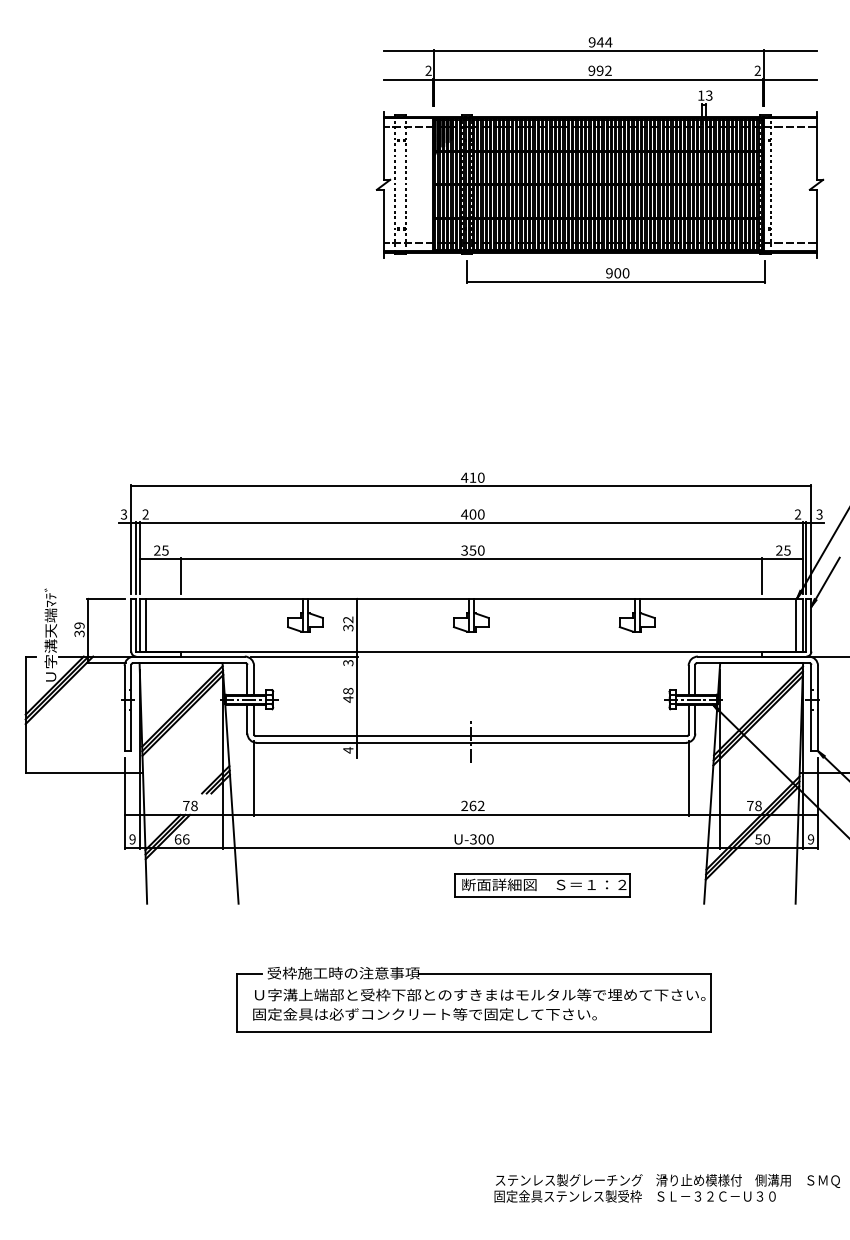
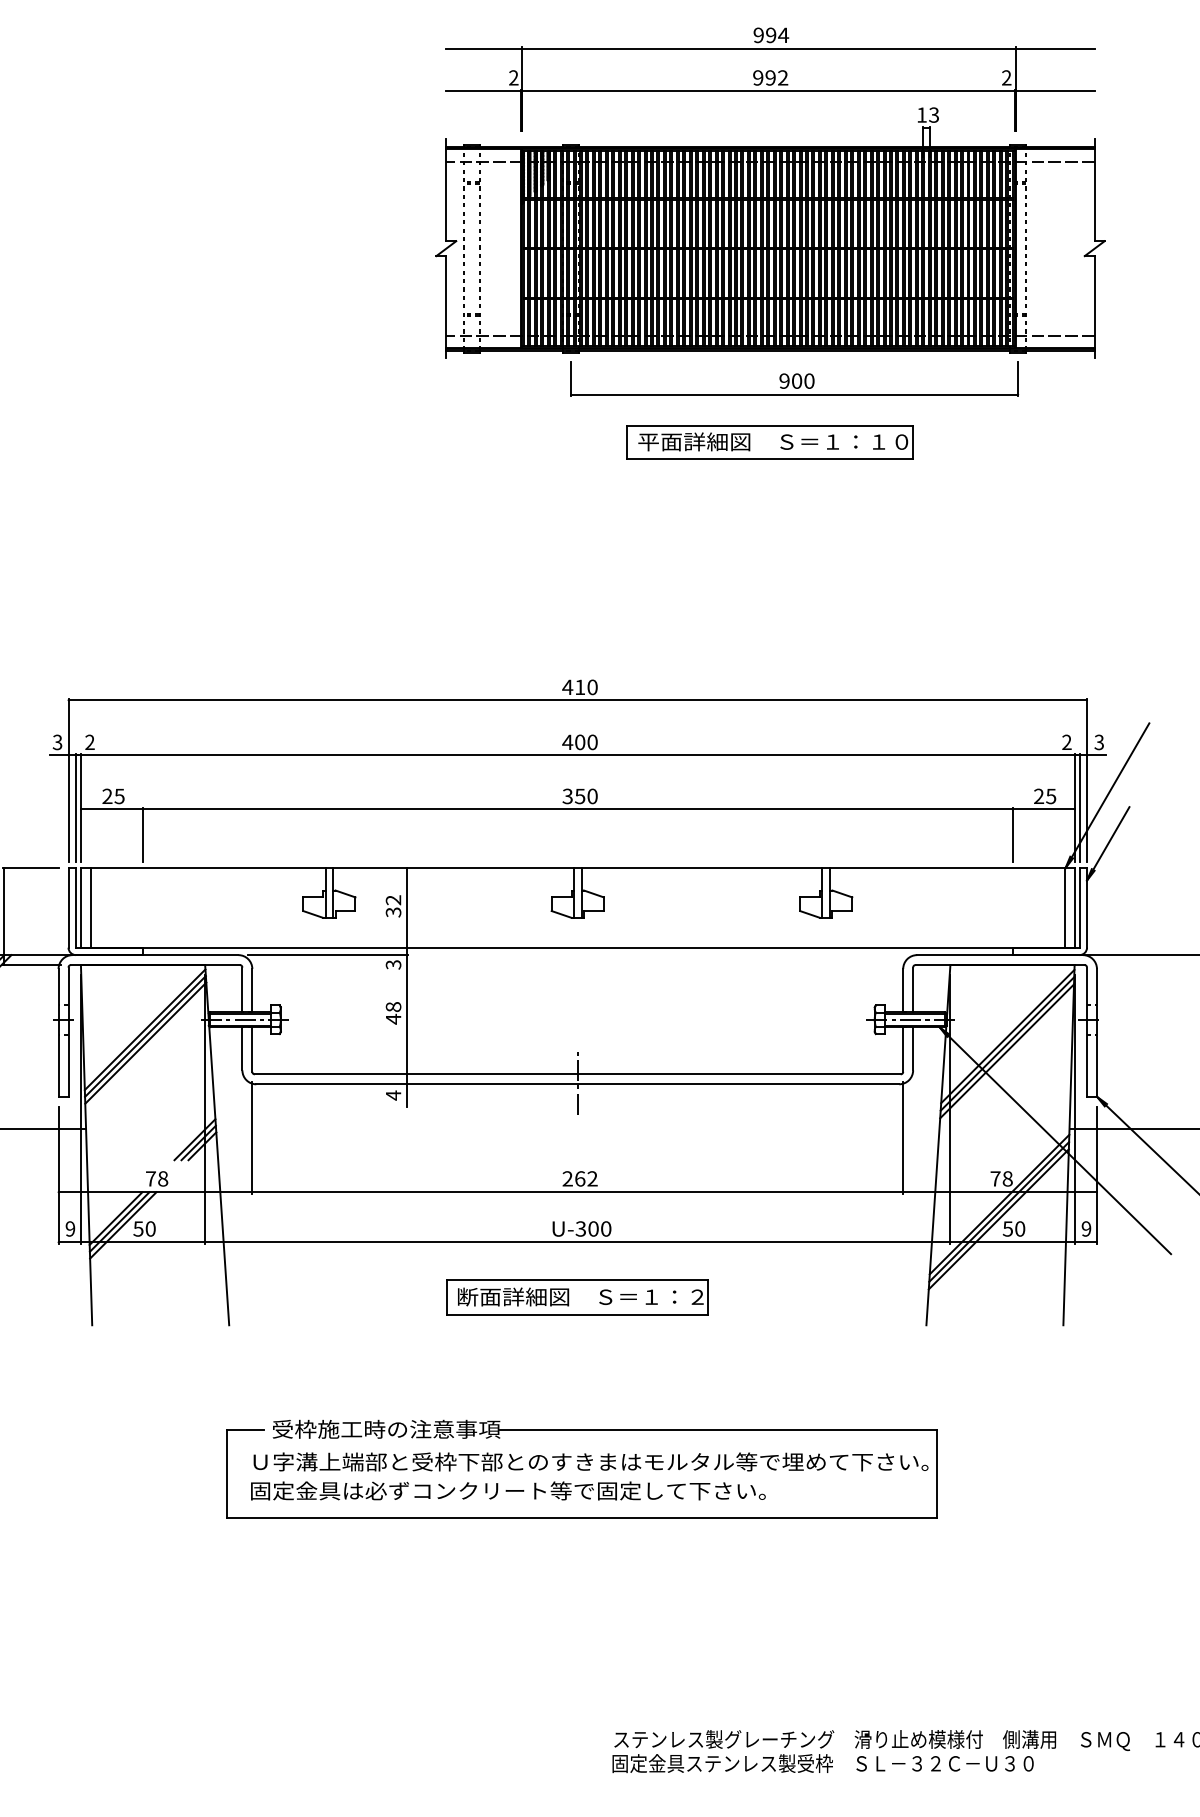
text: (600, 42) -> (771, 35), 944 -> 994
part: (599, 314) -> (769, 442), added
text: (181, 839) -> (143, 1229), 66 -> 50
part: (542, 885) -> (577, 1297), moved

